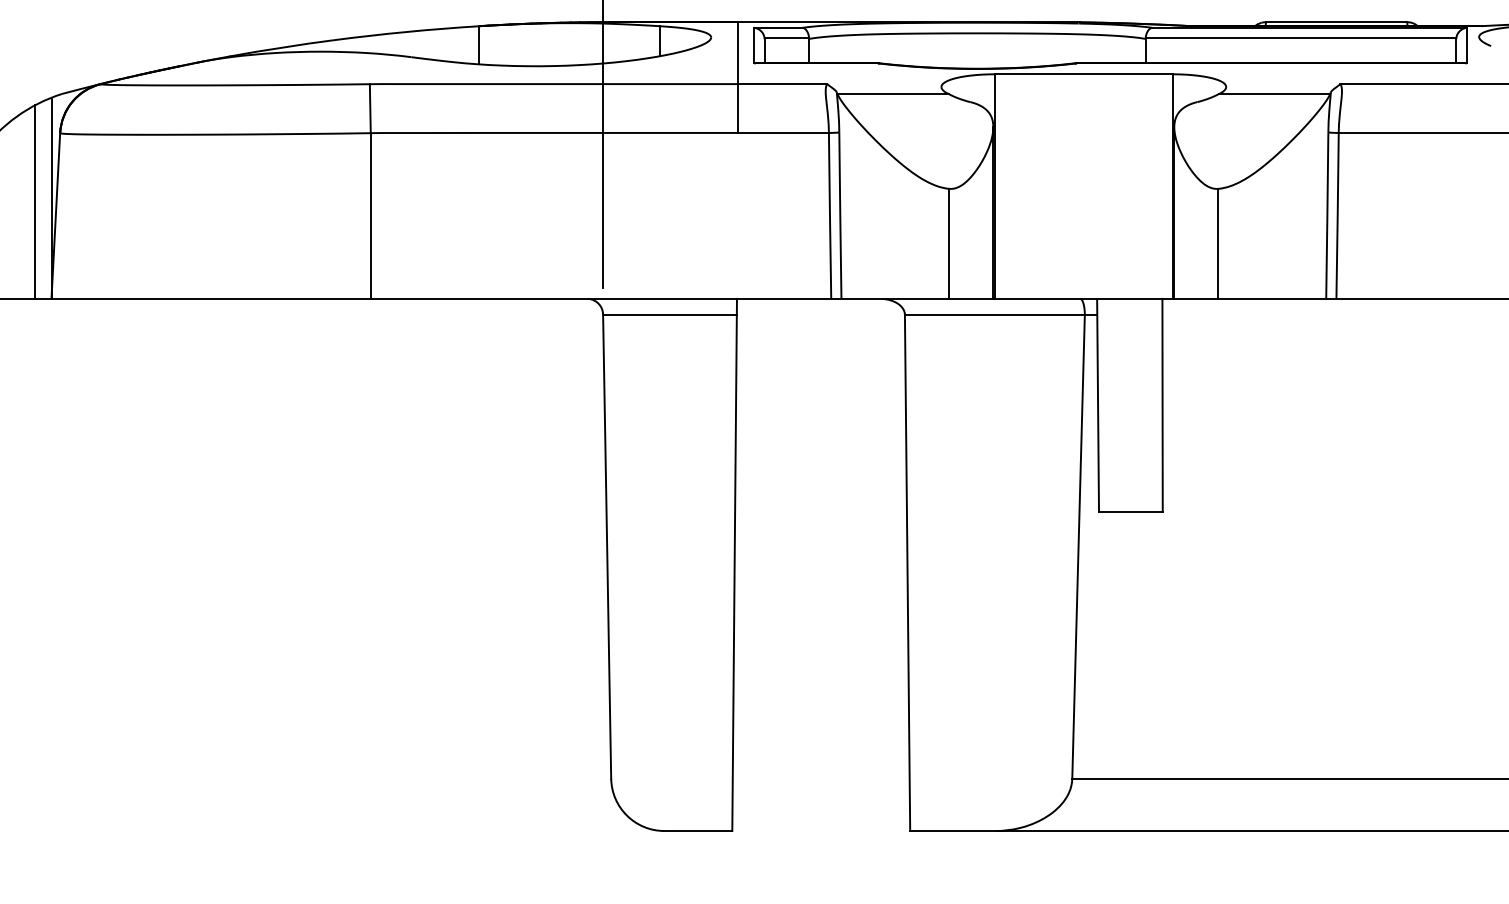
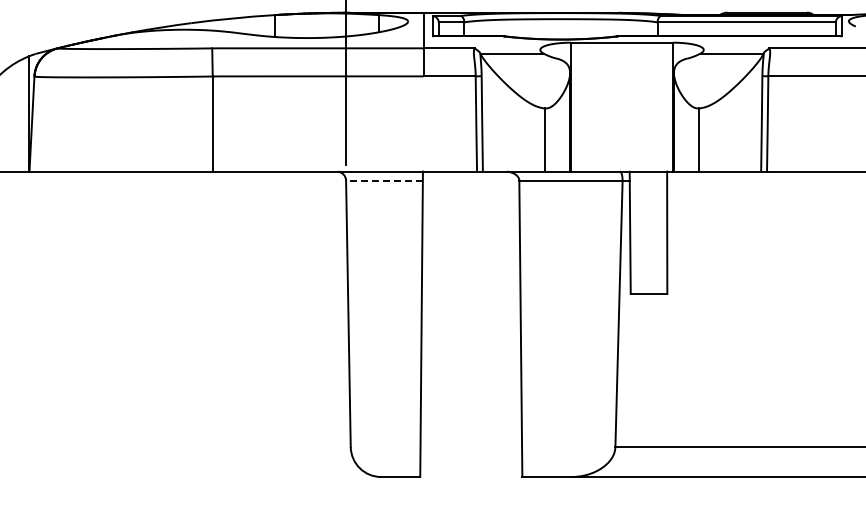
line: (34, 201) -> (19, 115), removed
line: (668, 314) -> (383, 180), solid -> dashed

